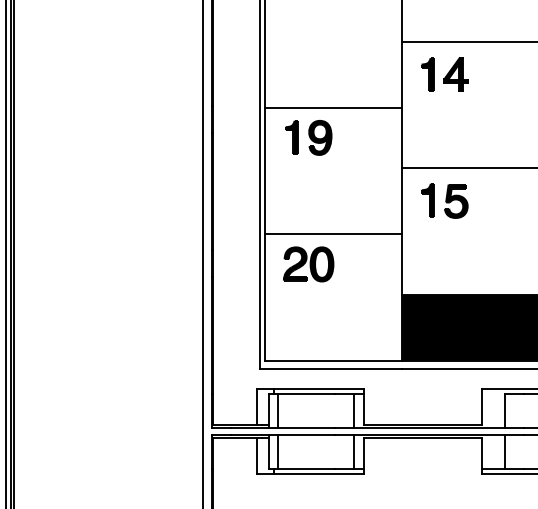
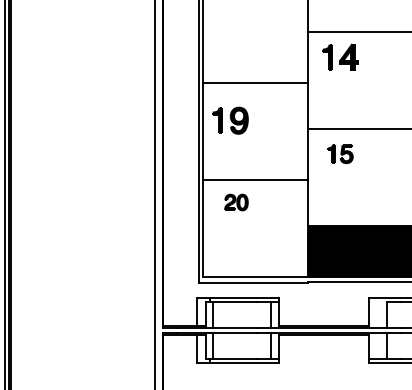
part: (308, 137) -> (230, 120), moved
part: (444, 200) -> (340, 153), size x0.7
part: (308, 264) -> (236, 202), size x0.6

